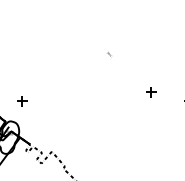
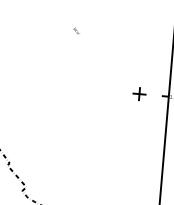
part: (151, 92) -> (139, 94), moved

